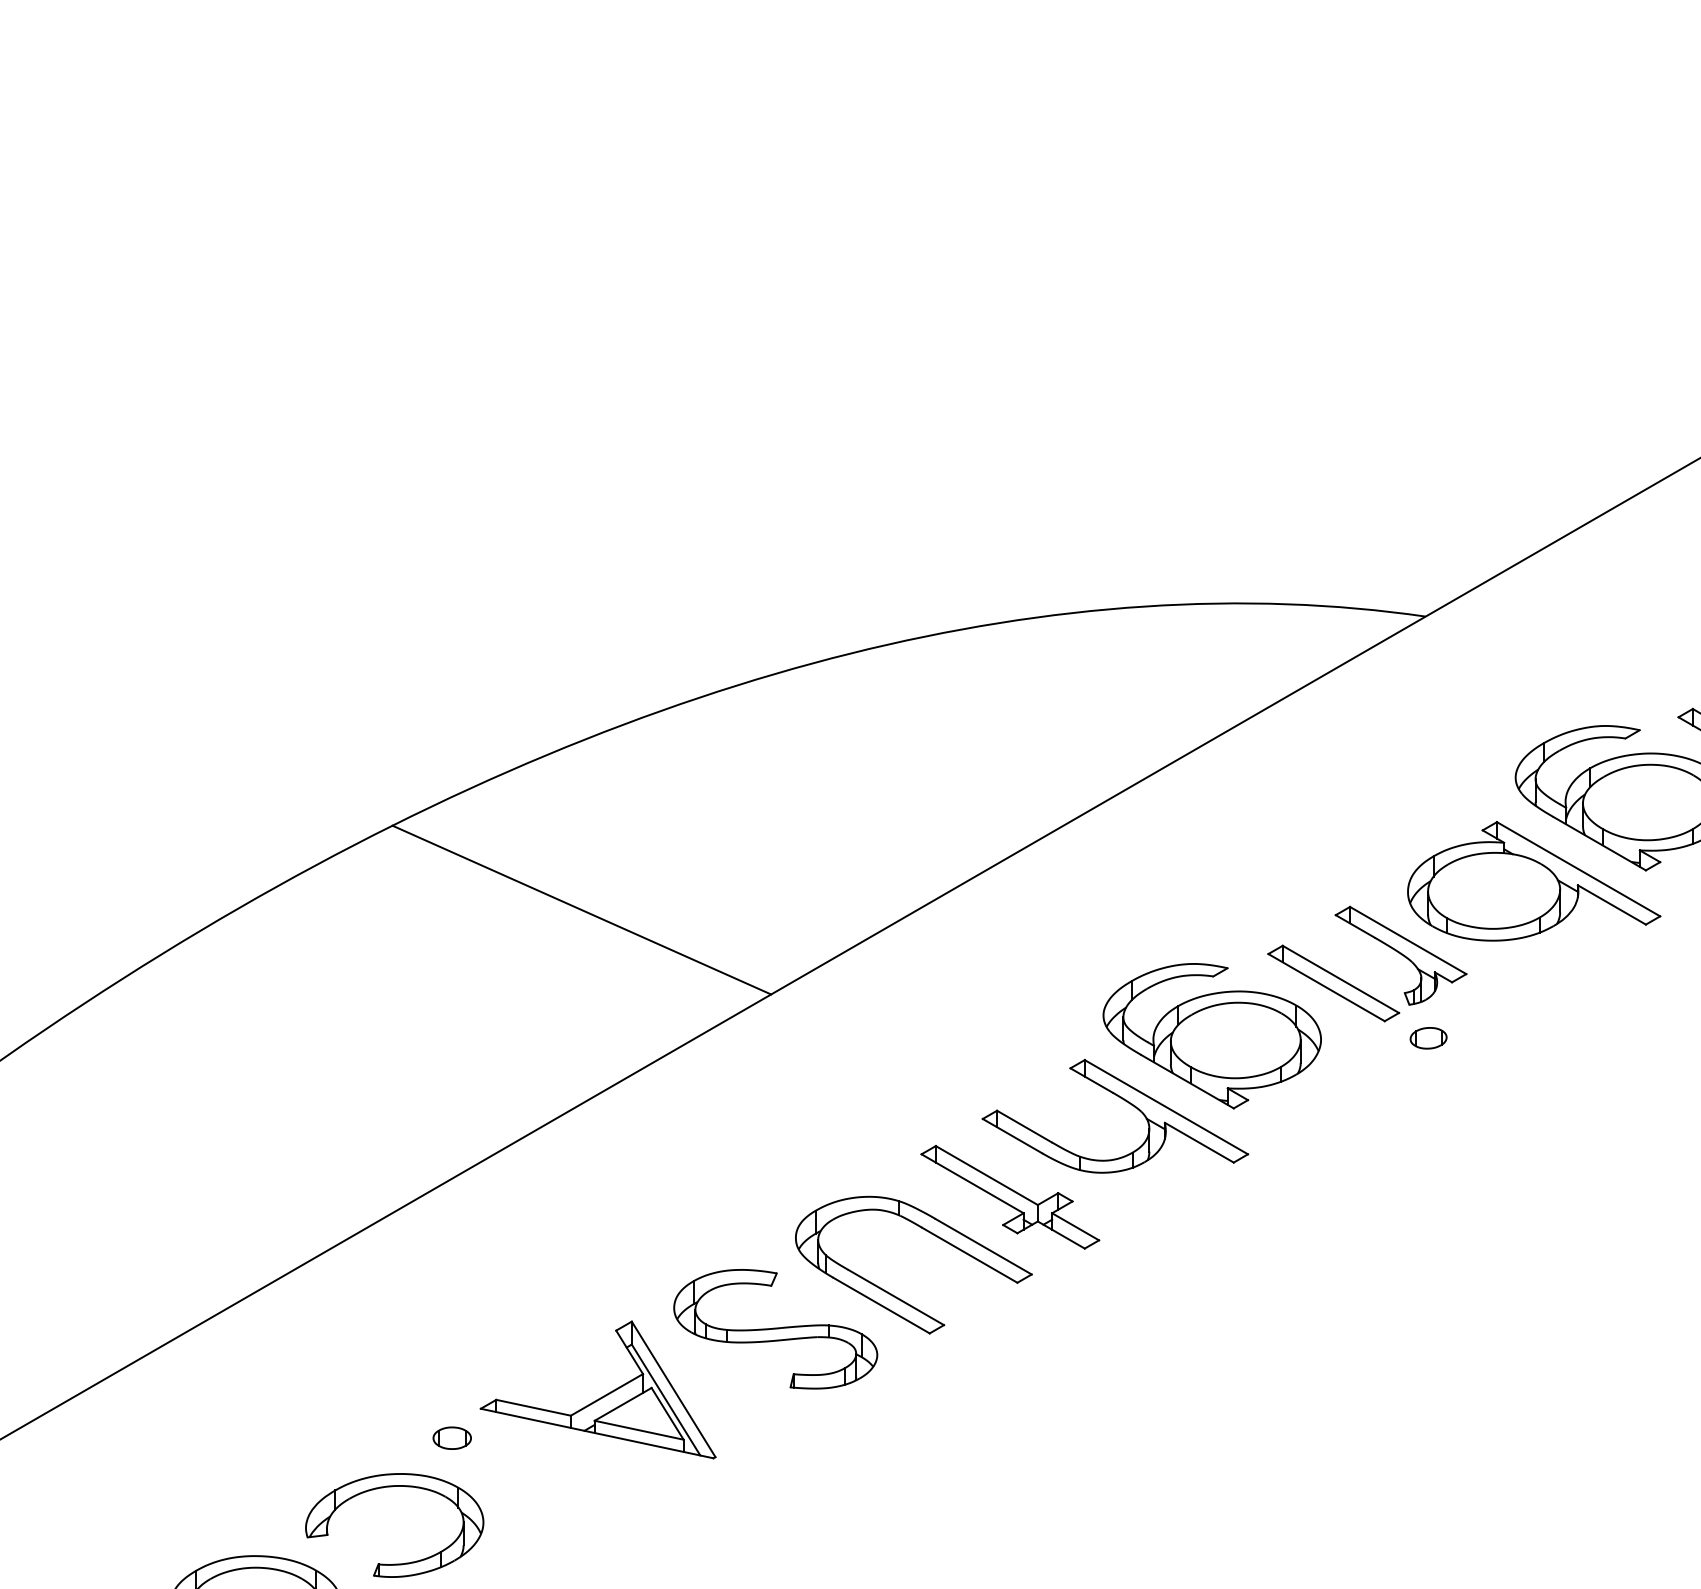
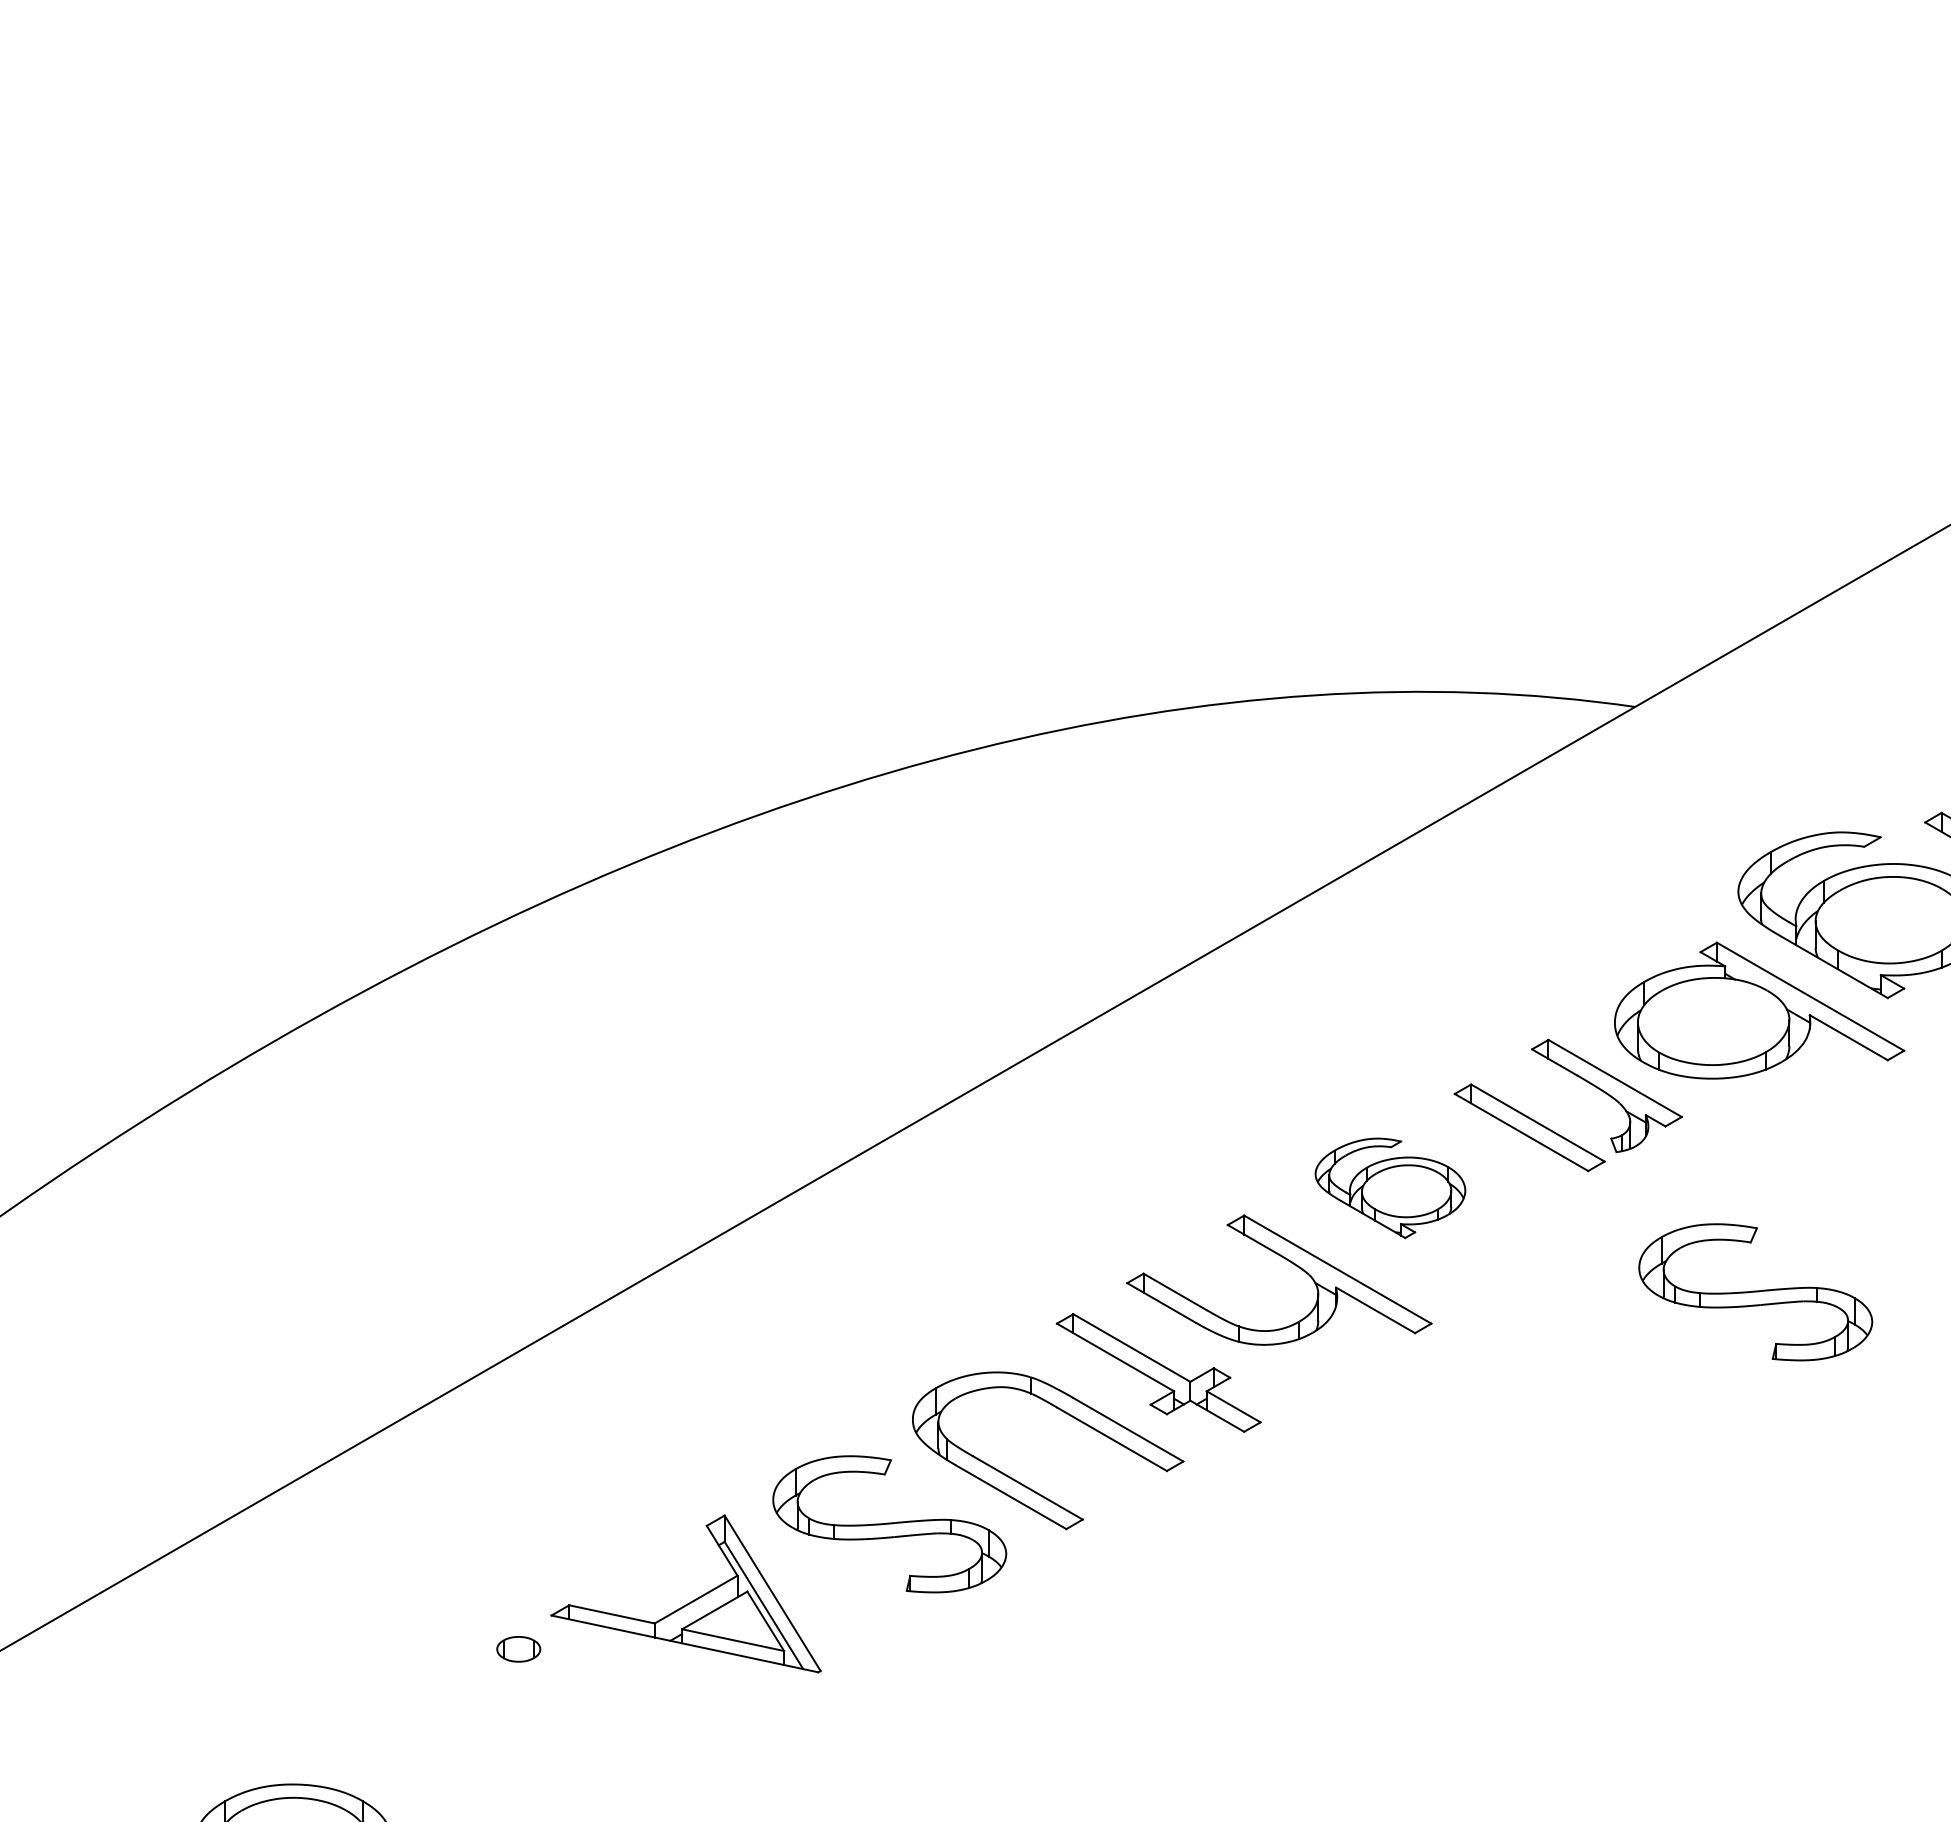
line: (581, 910) -> (667, 1043), removed
part: (1212, 1036) -> (1390, 1188), size x0.6
part: (1428, 1038) -> (1638, 1190), removed
part: (1530, 1127) -> (1755, 1292), added
part: (402, 1563) -> (461, 1792), removed

